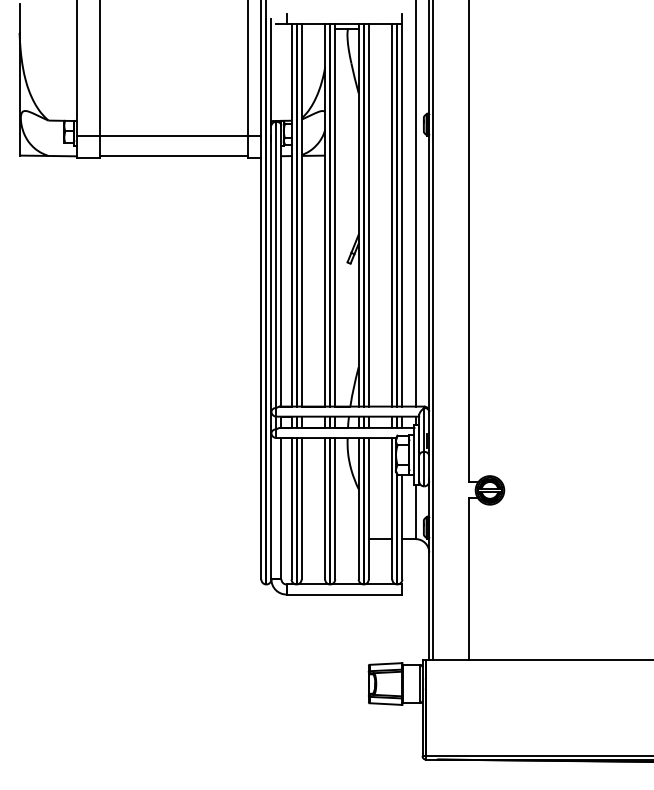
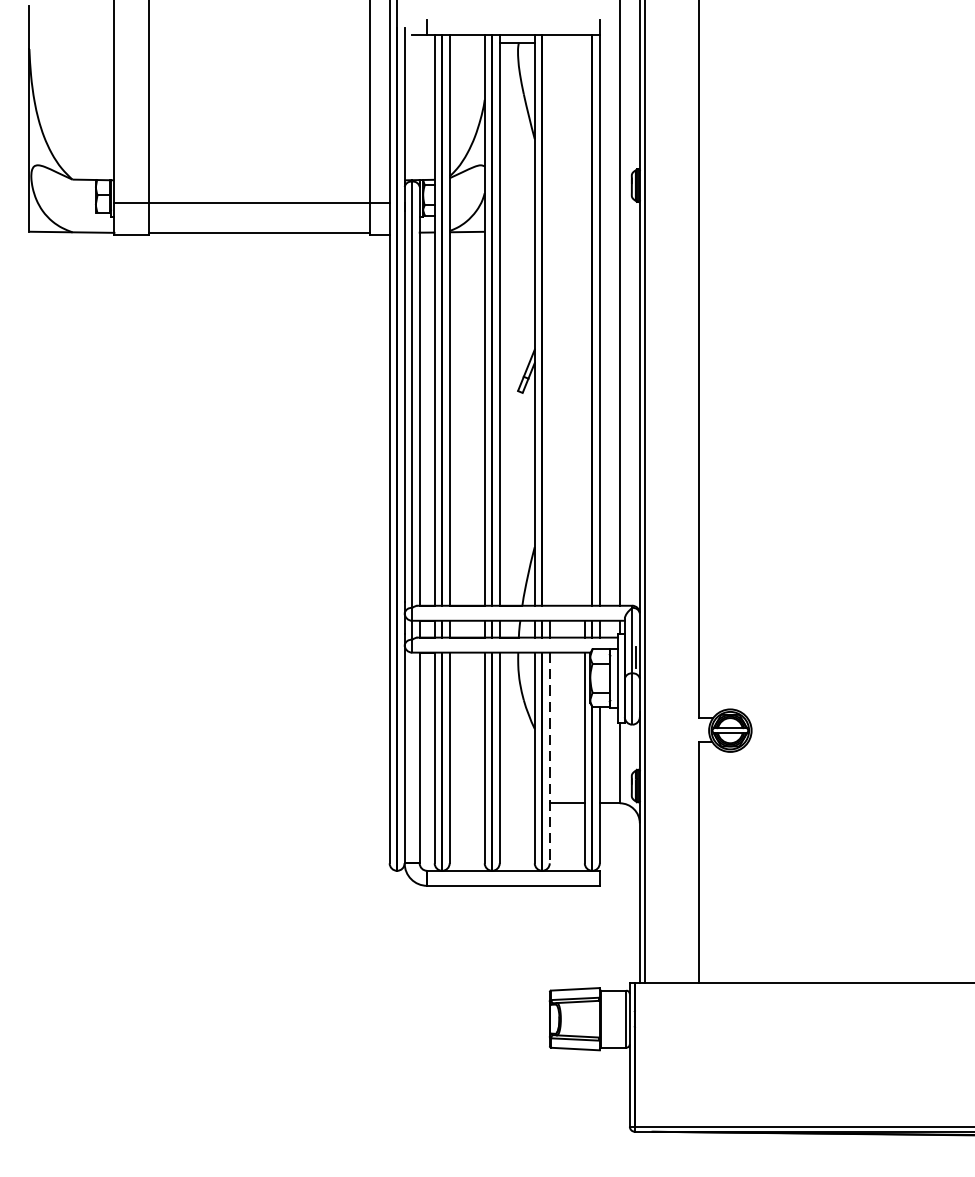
line: (368, 214) -> (549, 319), removed
line: (392, 214) -> (585, 319), removed
line: (368, 508) -> (549, 757), solid -> dashed

